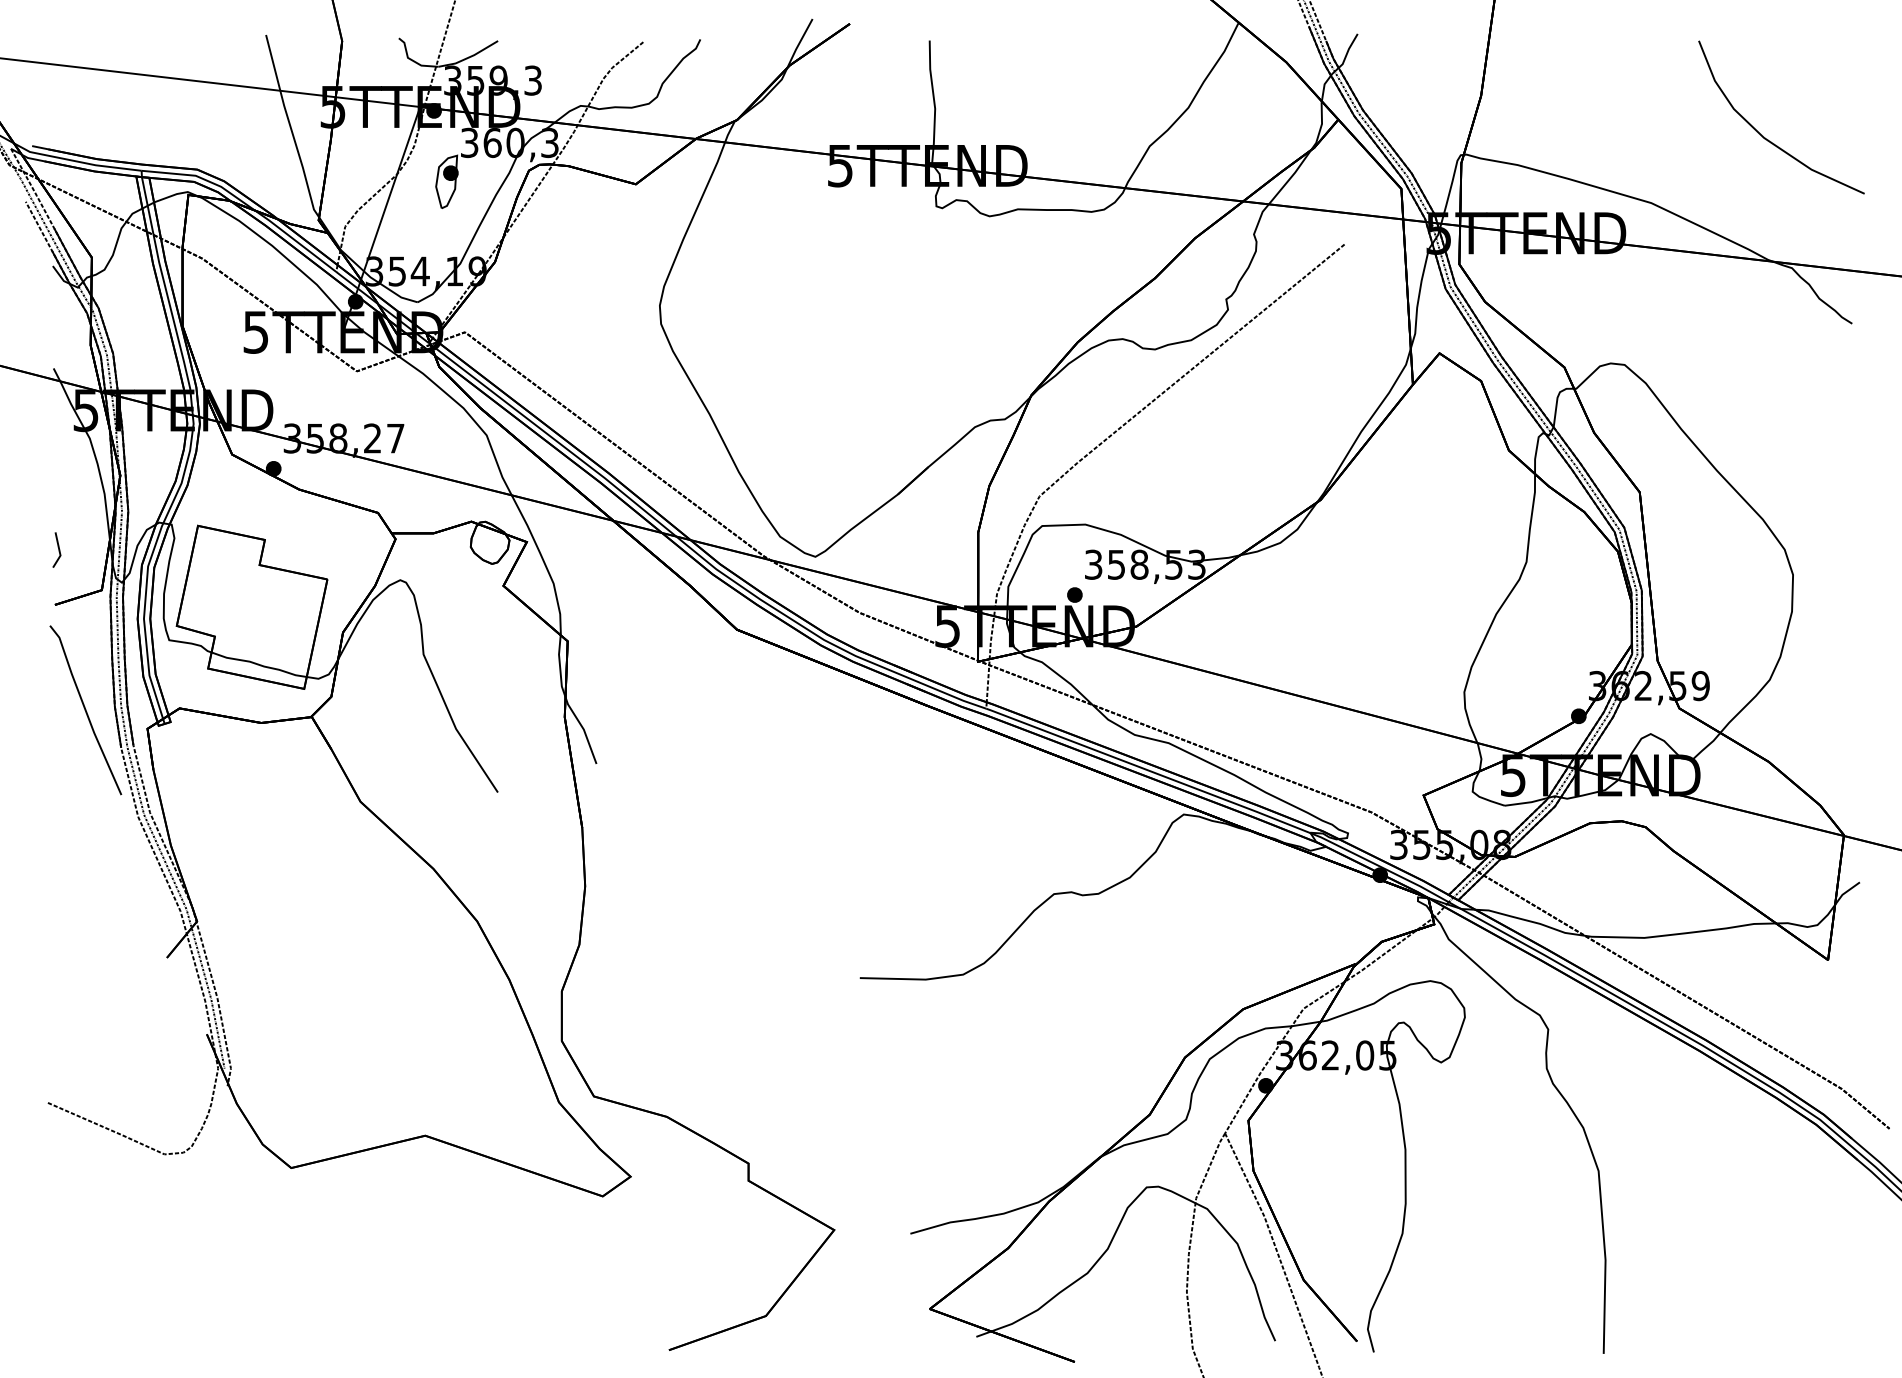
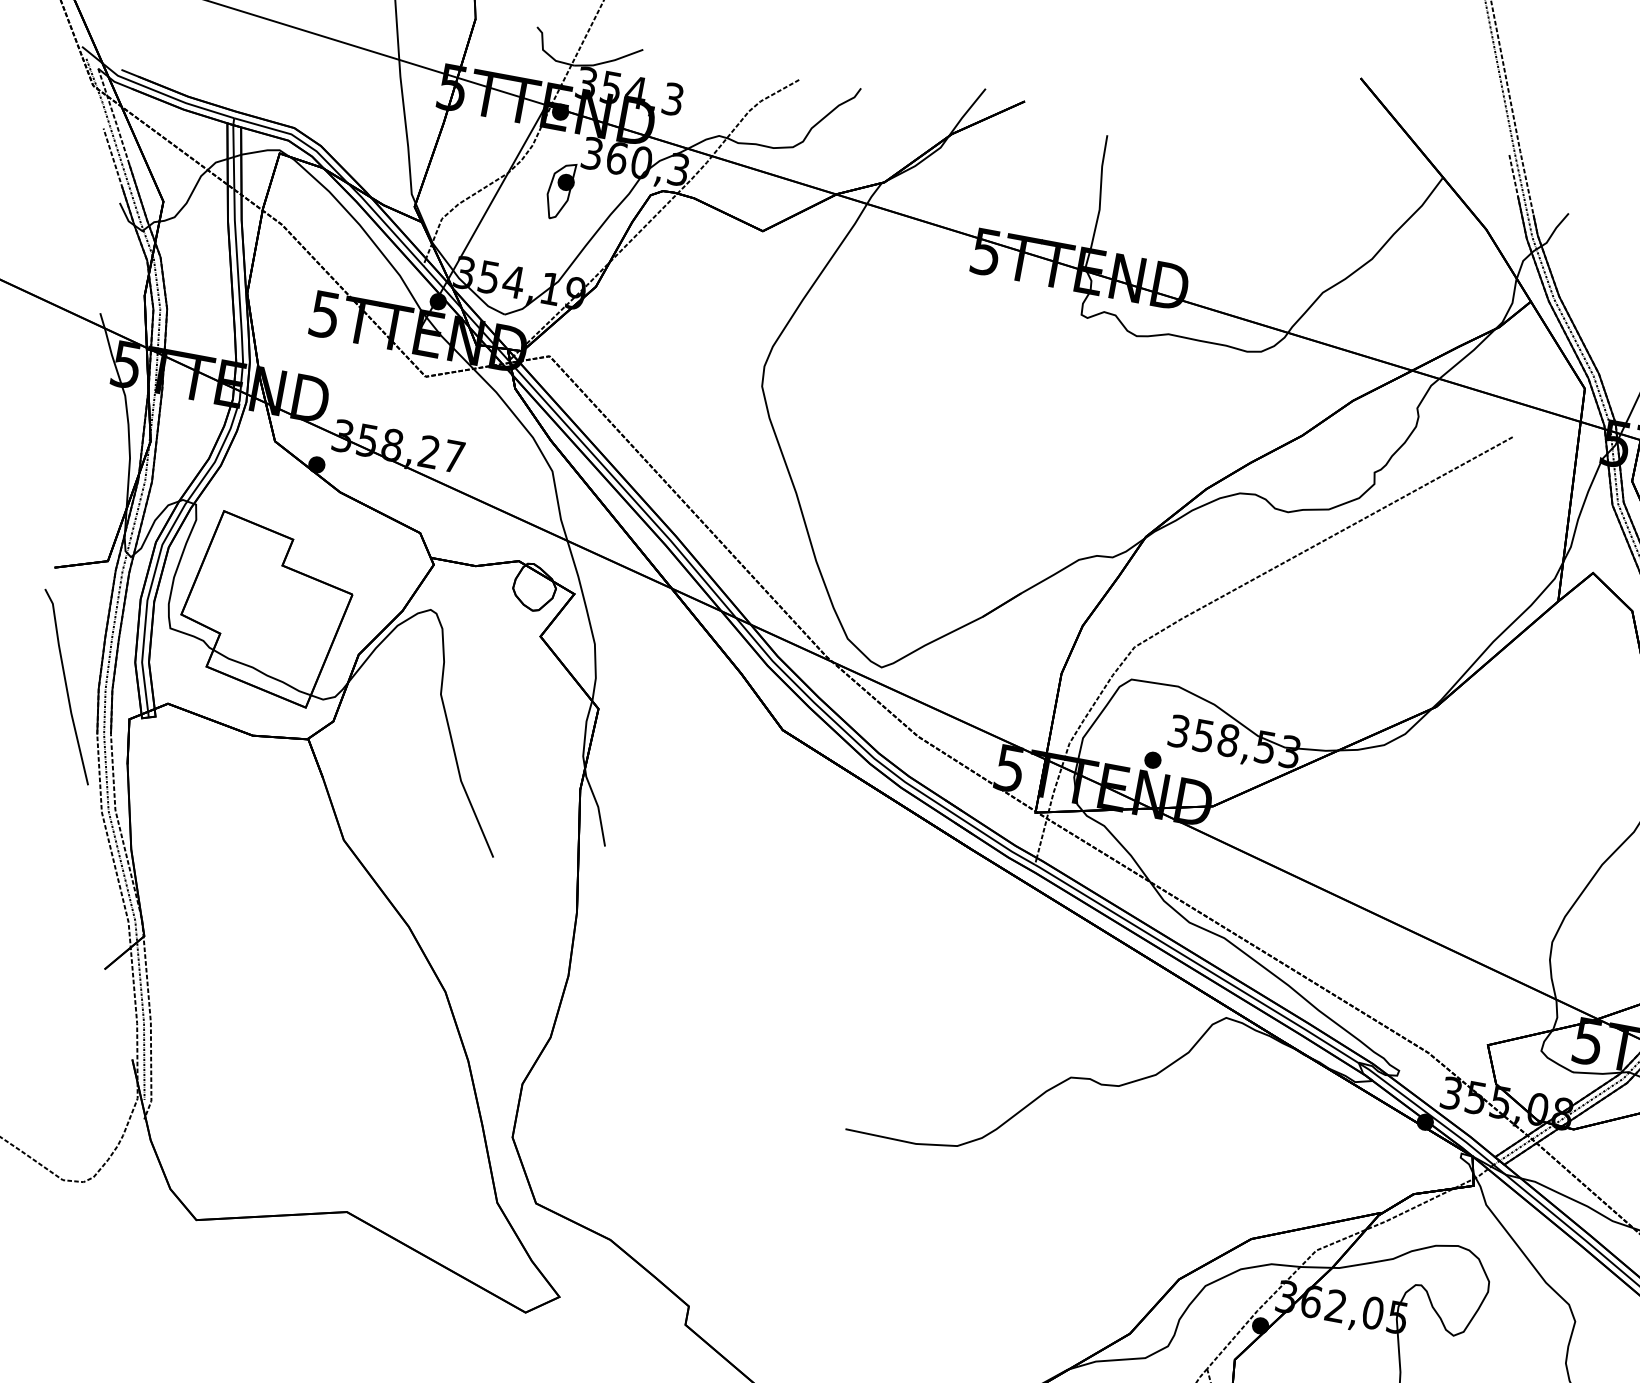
text: (498, 80) -> (635, 92), 359,3 -> 354,3
line: (58, 549) -> (69, 508), removed

